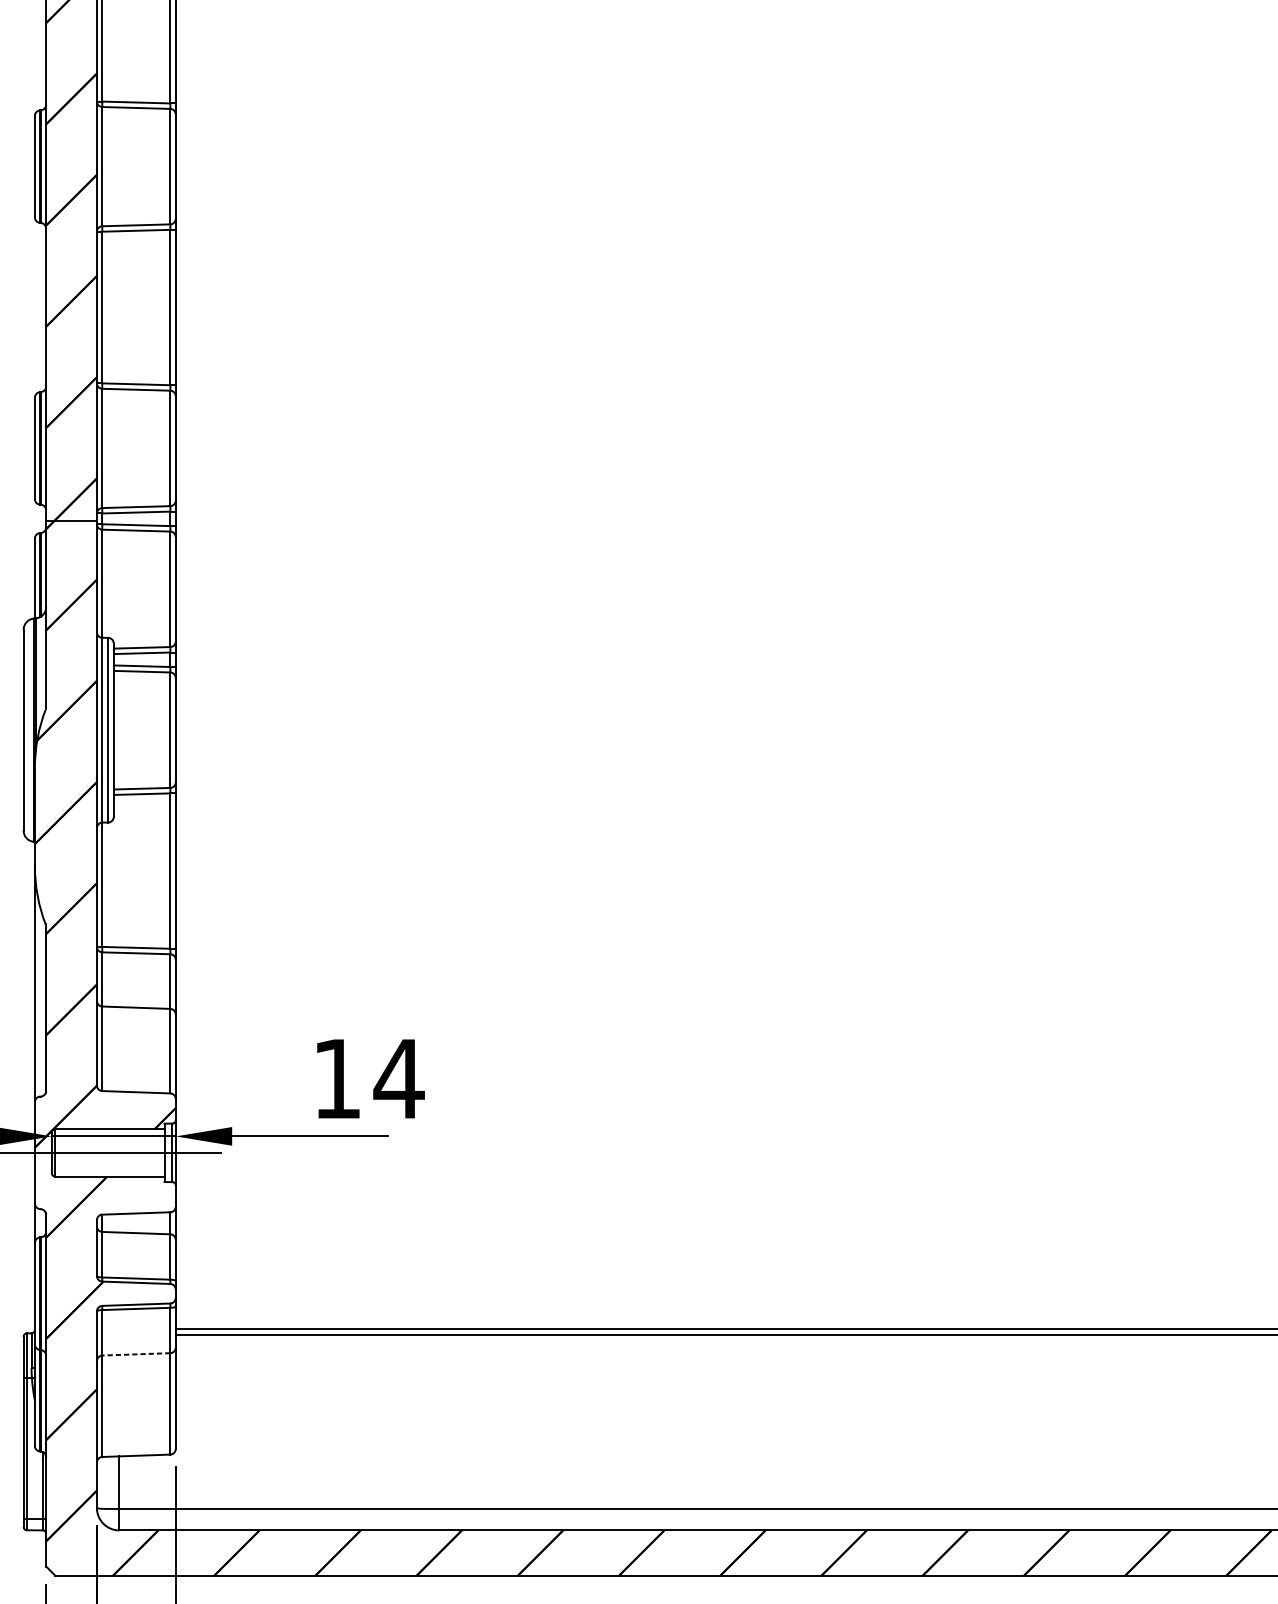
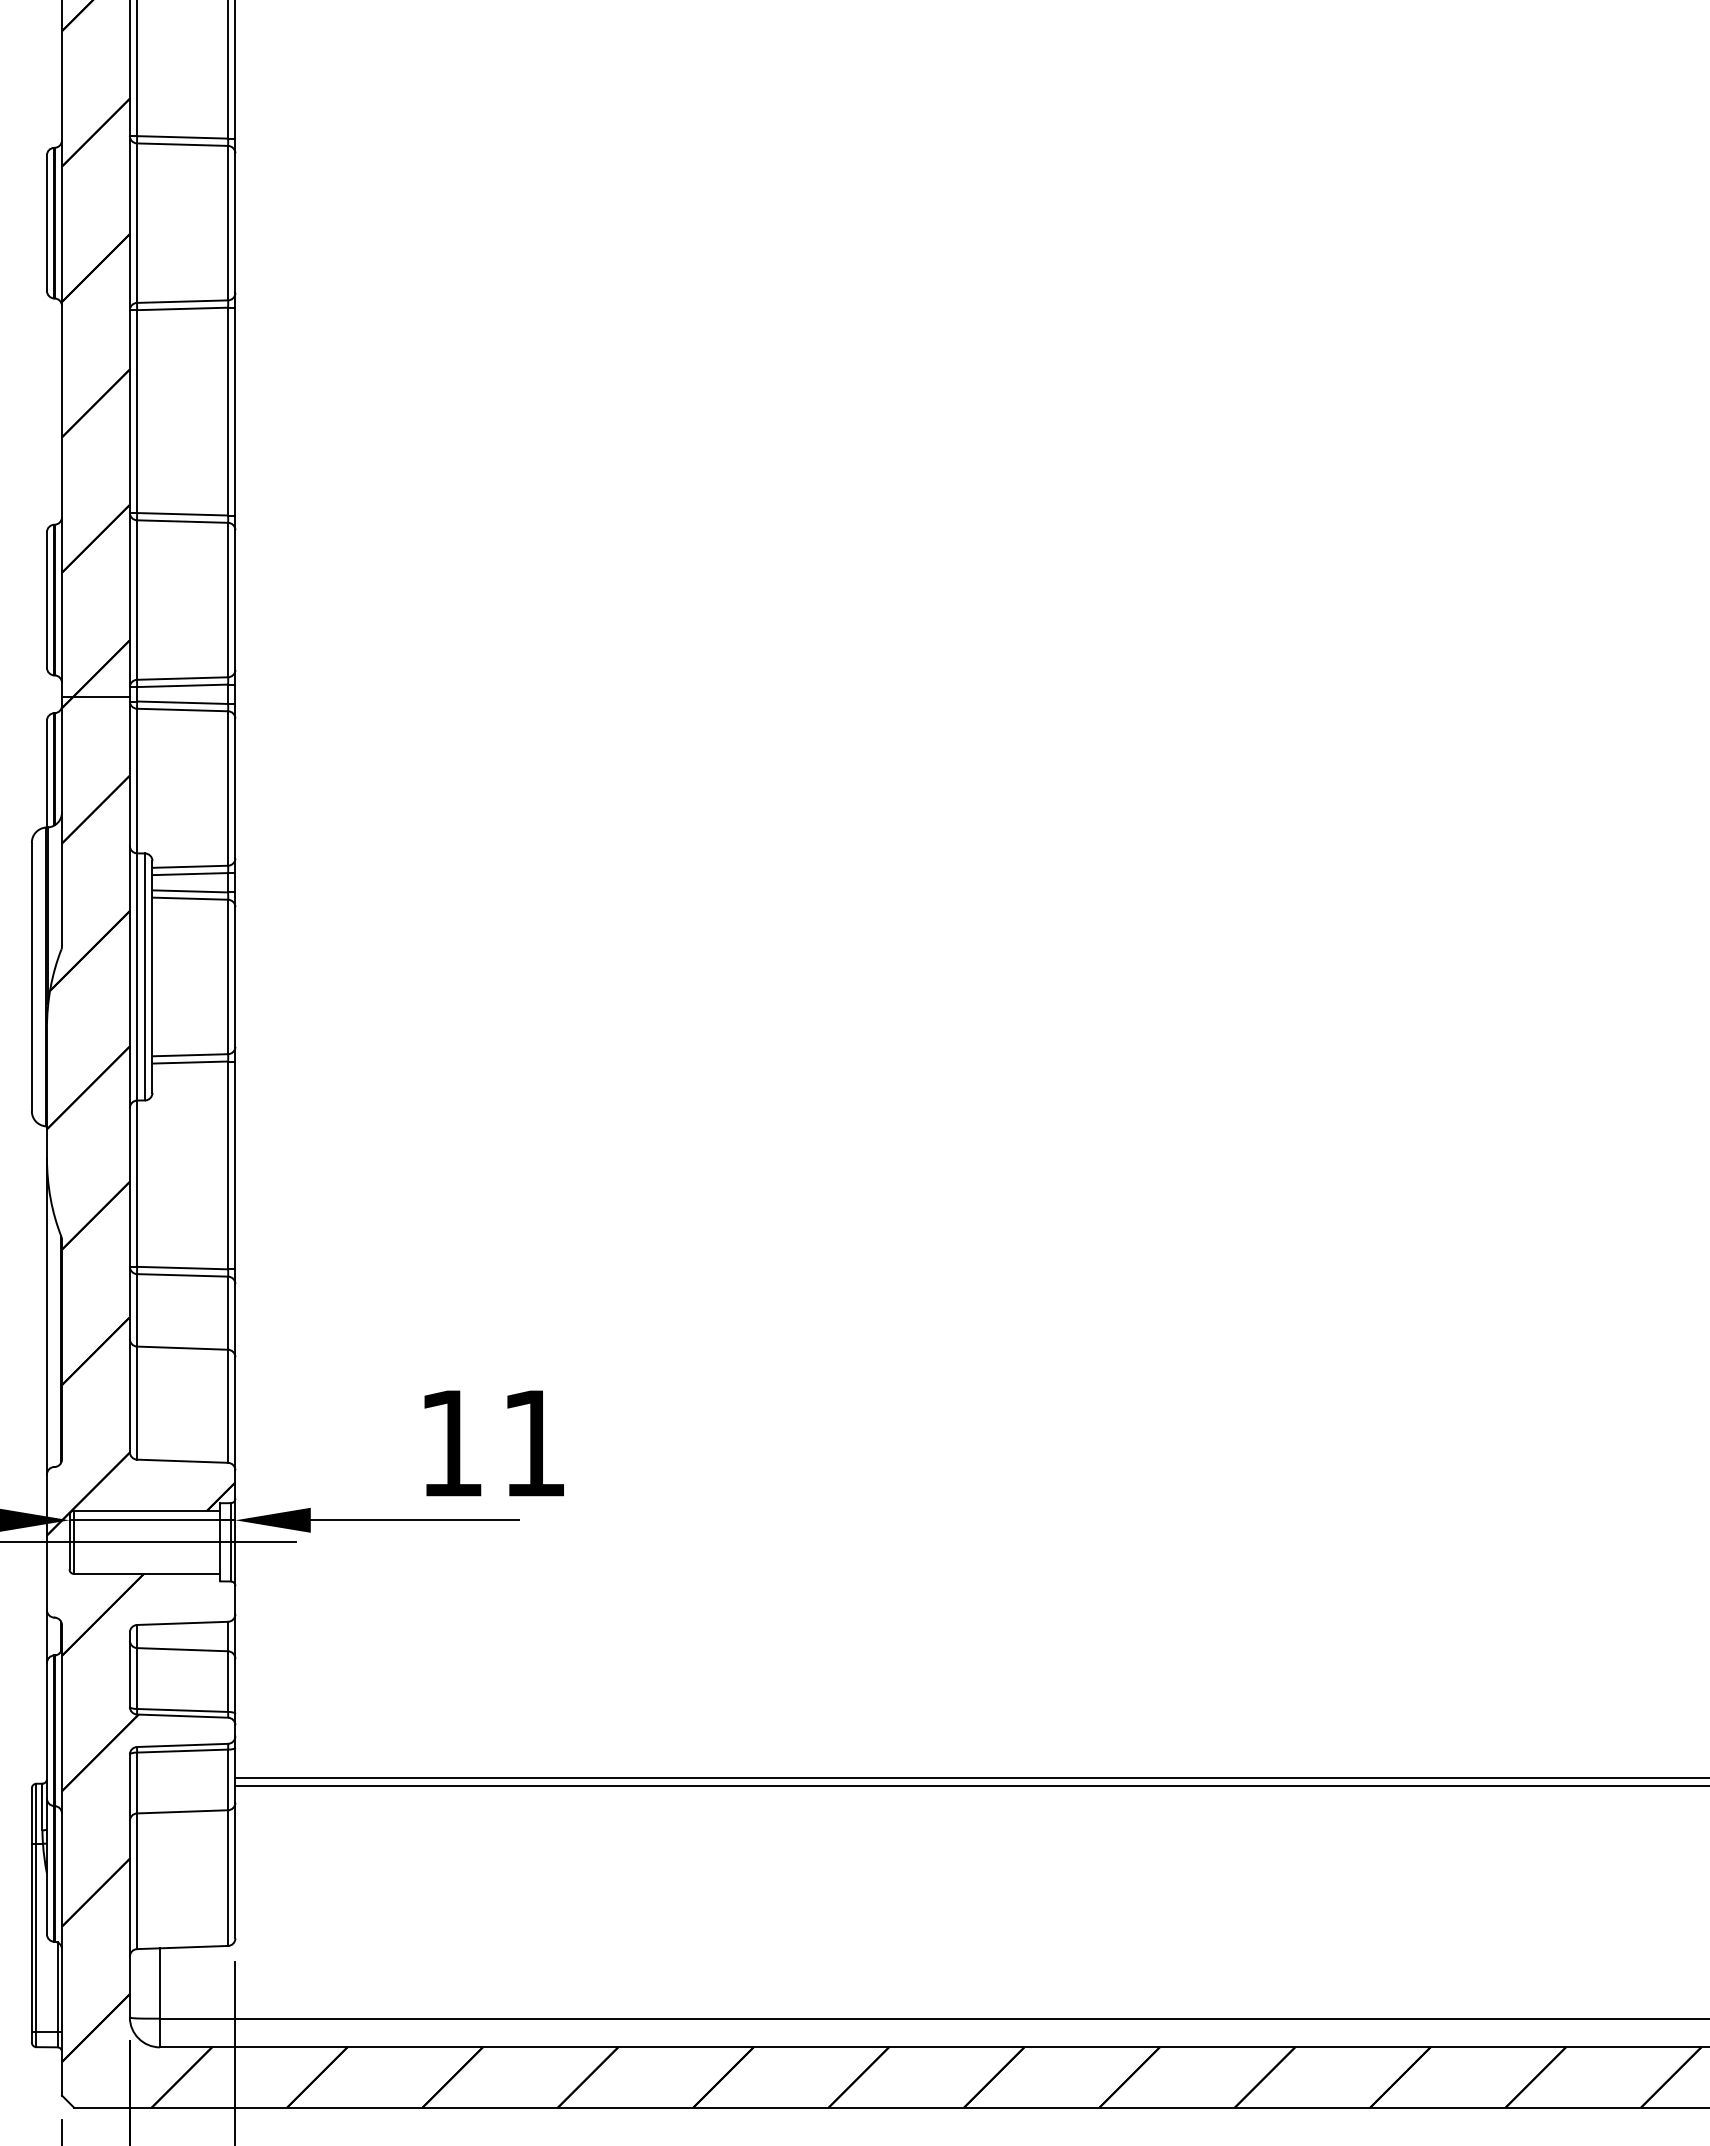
text: (398, 1078) -> (533, 1443), 14 -> 11
line: (136, 1354) -> (182, 1811), dashed -> solid

